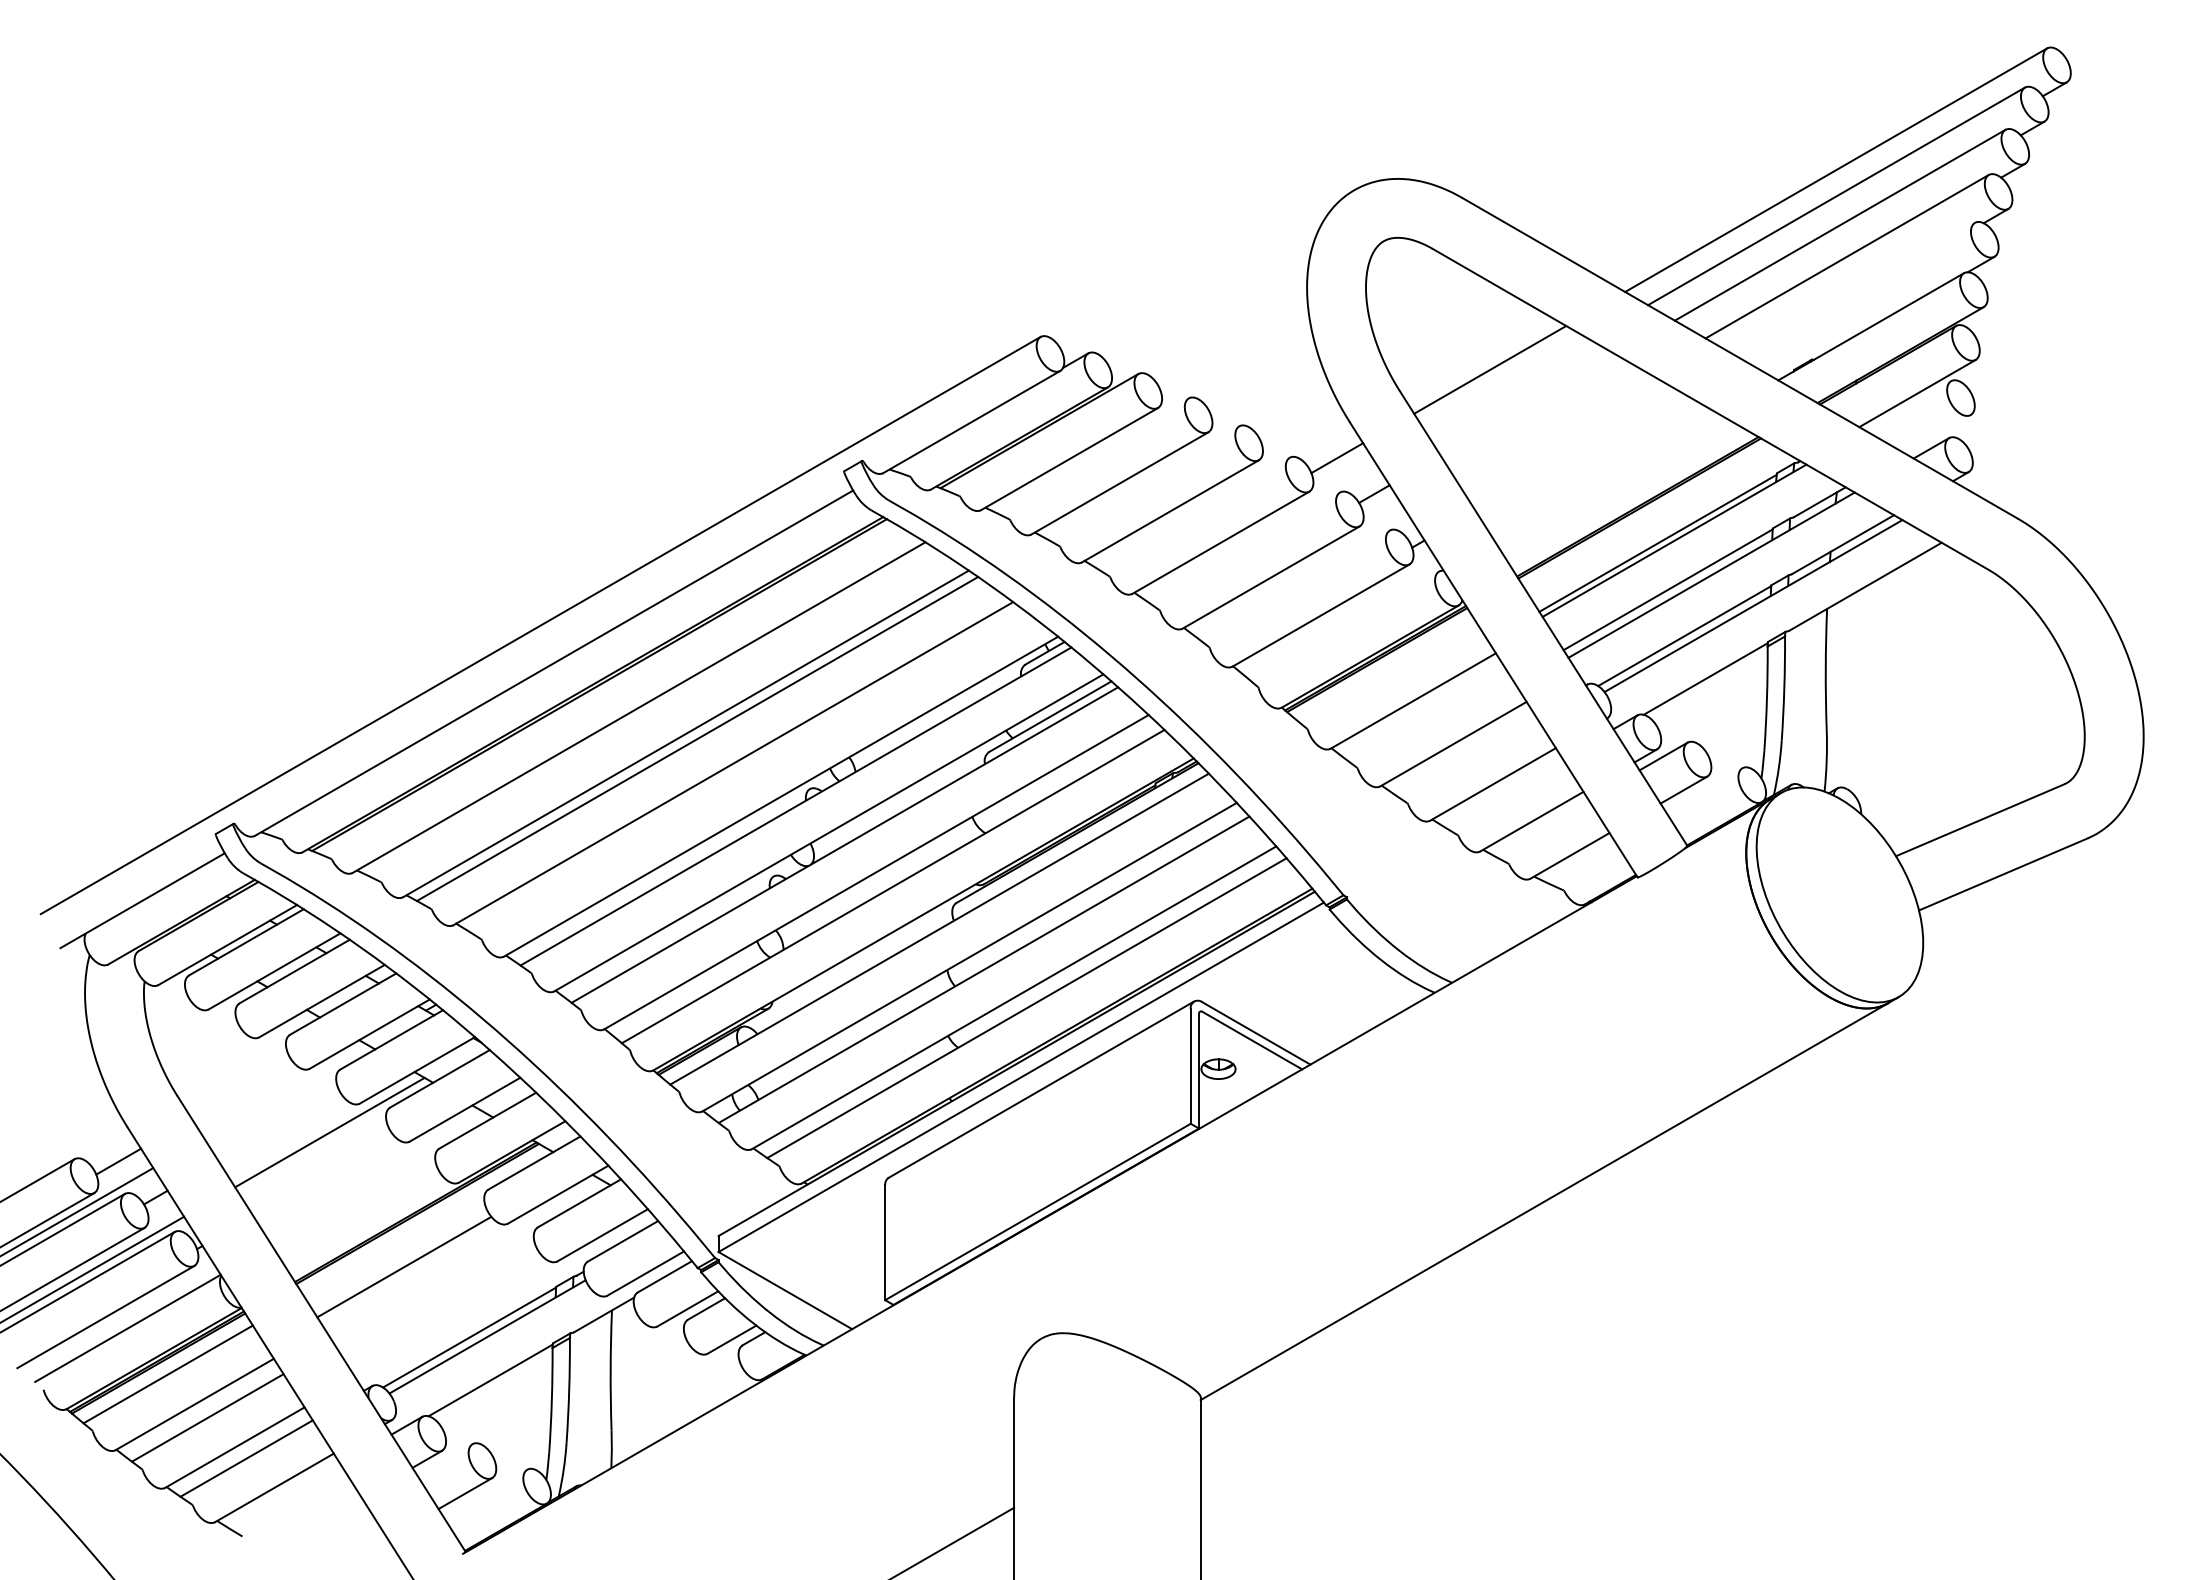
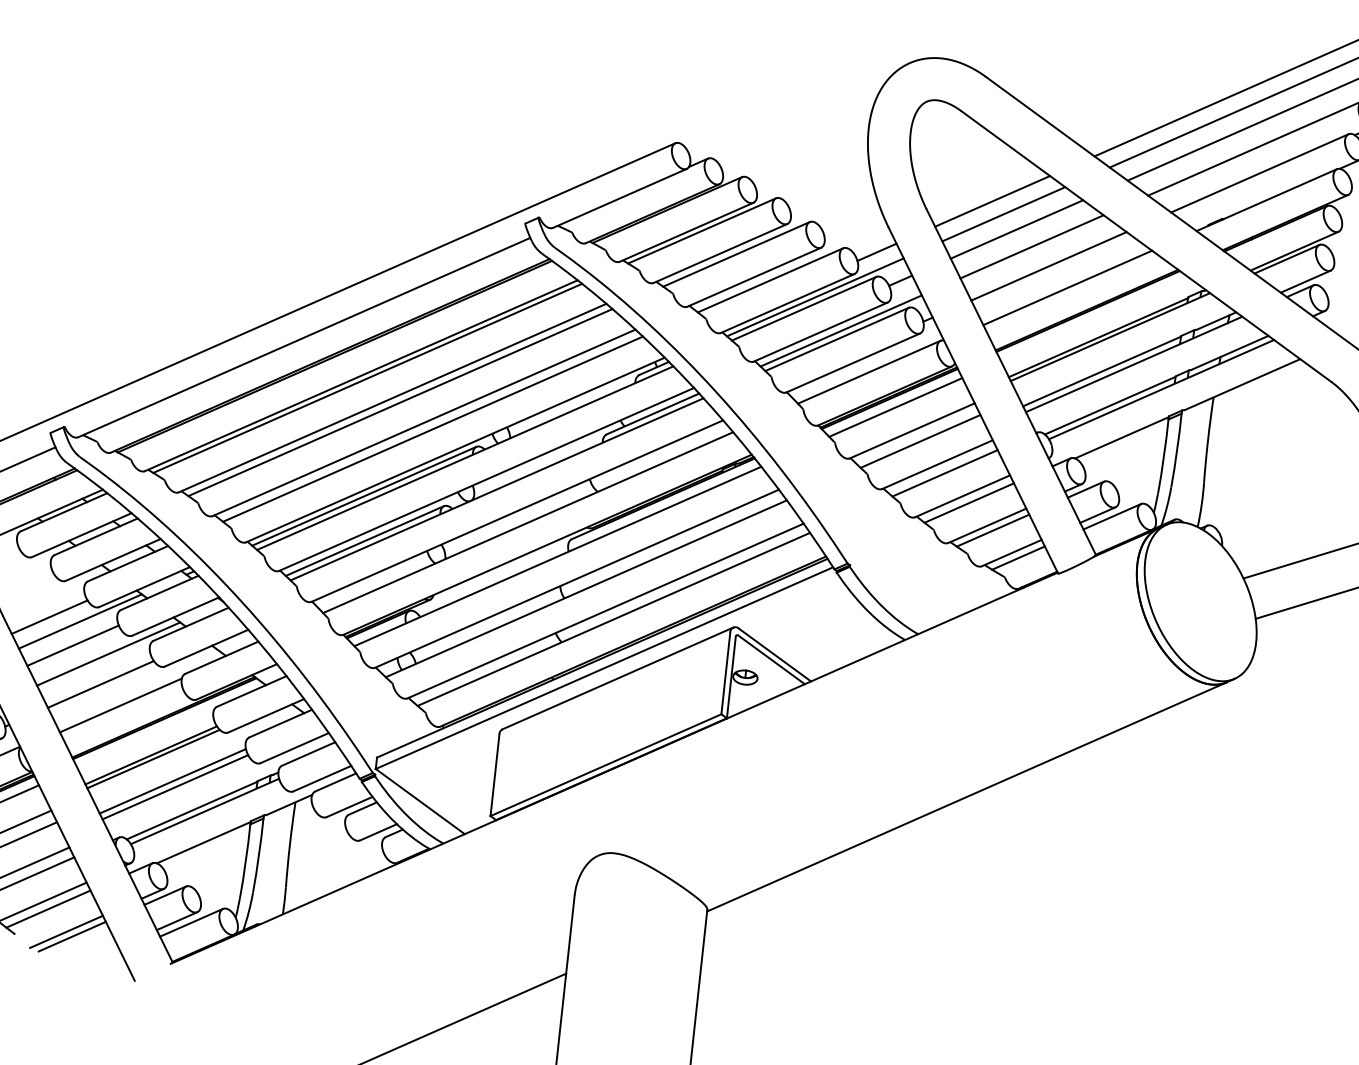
line: (1857, 290) -> (1259, 173), added
line: (1507, 386) -> (1003, 214), added
line: (1527, 404) -> (1016, 228), added
line: (1908, 405) -> (1287, 258), added
line: (1551, 426) -> (1031, 246), added
line: (1937, 434) -> (1305, 281), added
line: (1578, 451) -> (1049, 266), added
line: (1090, 454) -> (701, 230), added
line: (1607, 478) -> (1067, 287), added
line: (1142, 482) -> (736, 254), added
line: (1193, 512) -> (770, 279), added
line: (1258, 529) -> (815, 296), added
line: (1244, 547) -> (804, 308), added
line: (1299, 572) -> (841, 330), added
line: (1294, 585) -> (836, 339), added
line: (1344, 625) -> (869, 371), added
line: (1386, 670) -> (895, 407), added
line: (648, 710) -> (367, 378), added
line: (1426, 714) -> (920, 441), added
line: (1464, 754) -> (944, 472), added
line: (746, 770) -> (432, 428), added
line: (1704, 790) -> (1112, 516), added
line: (1503, 792) -> (969, 502), added
line: (1540, 827) -> (992, 530), added
line: (1580, 861) -> (1018, 557), added
line: (661, 874) -> (364, 496), added
line: (668, 936) -> (364, 540), added
line: (242, 1090) -> (49, 617), added
line: (285, 1091) -> (80, 621), added
line: (278, 1126) -> (72, 645), added
line: (323, 1175) -> (100, 684), added
line: (354, 1201) -> (120, 704), added
line: (407, 1271) -> (153, 758), added
line: (438, 1299) -> (172, 781), added
line: (442, 1307) -> (175, 787), added
line: (444, 1459) -> (164, 895), added
line: (485, 1493) -> (191, 922), added
line: (284, 1496) -> (48, 909), added
line: (313, 1525) -> (66, 932), added
line: (321, 1530) -> (71, 936), added

